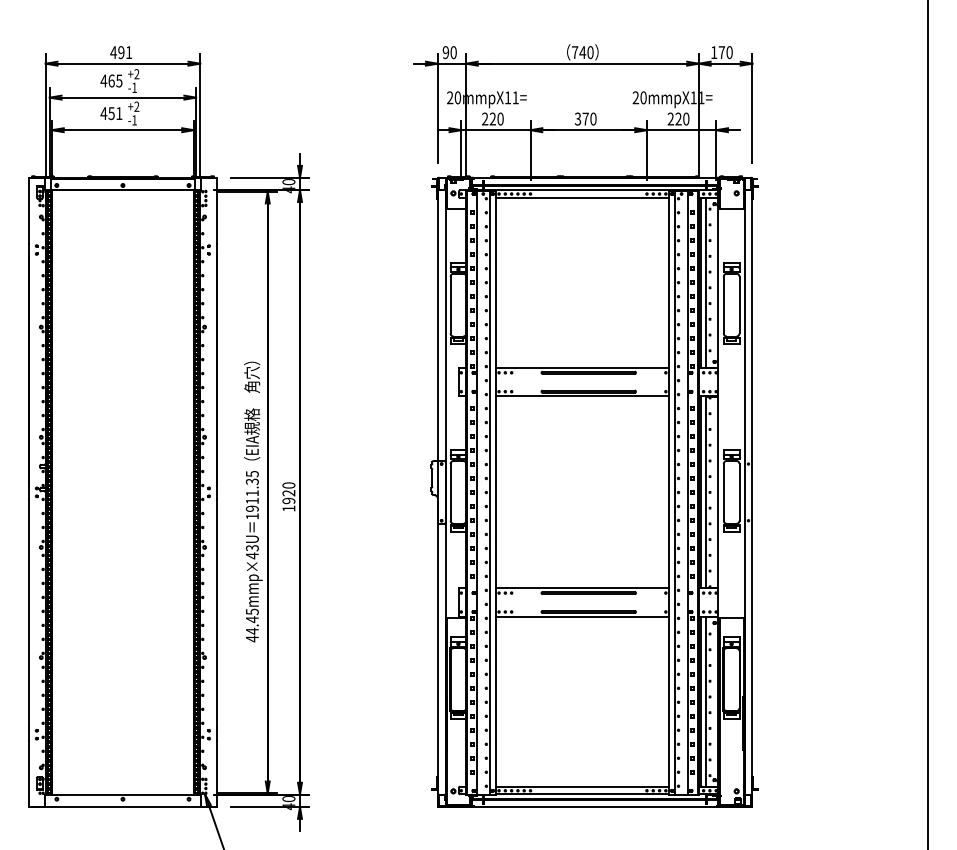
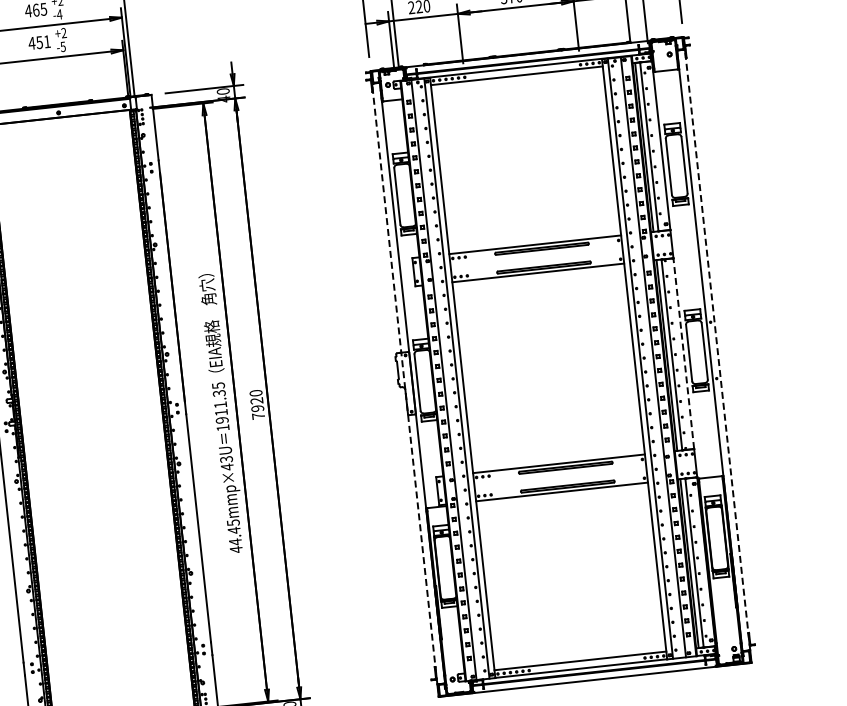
text: (134, 87) -> (59, 14), -1 -> -4
text: (134, 120) -> (63, 47), -1 -> -5
line: (437, 491) -> (404, 383), solid -> dashed
line: (752, 491) -> (717, 349), solid -> dashed
line: (718, 492) -> (683, 353), solid -> dashed
text: (288, 508) -> (258, 416), 1920 -> 7920

